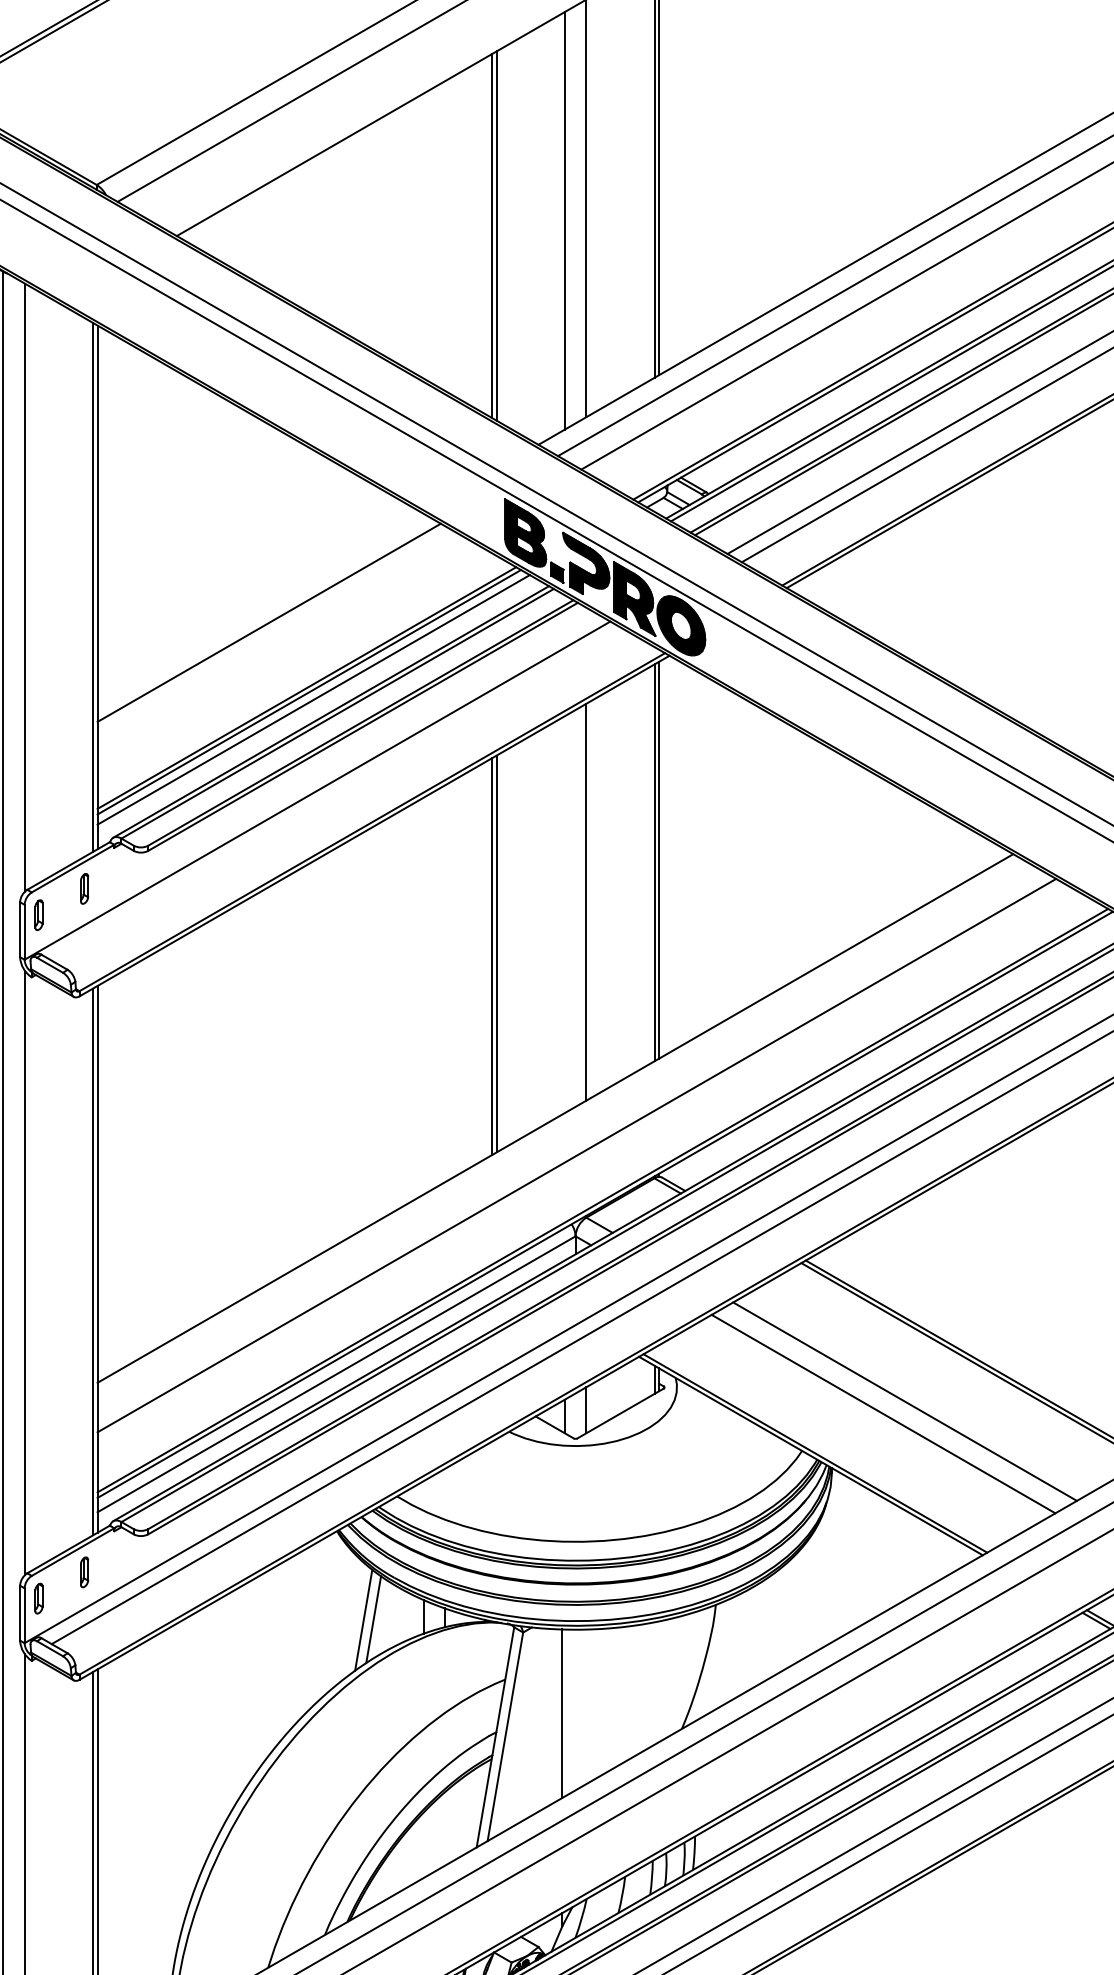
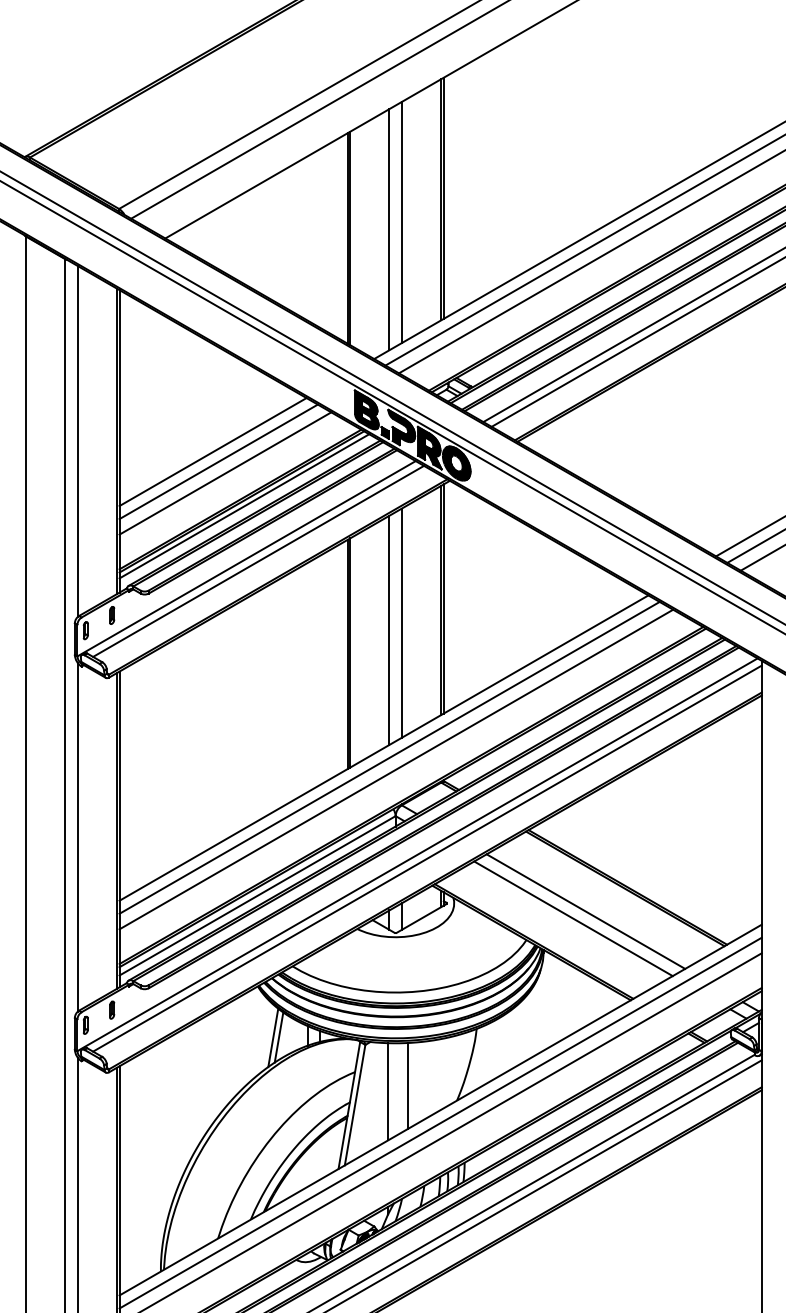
line: (258, 606) -> (212, 452), added
line: (280, 643) -> (225, 473), added
line: (338, 793) -> (258, 560), added
line: (564, 913) -> (389, 629), added
line: (564, 1134) -> (389, 757), added
line: (596, 1702) -> (407, 1085), added

